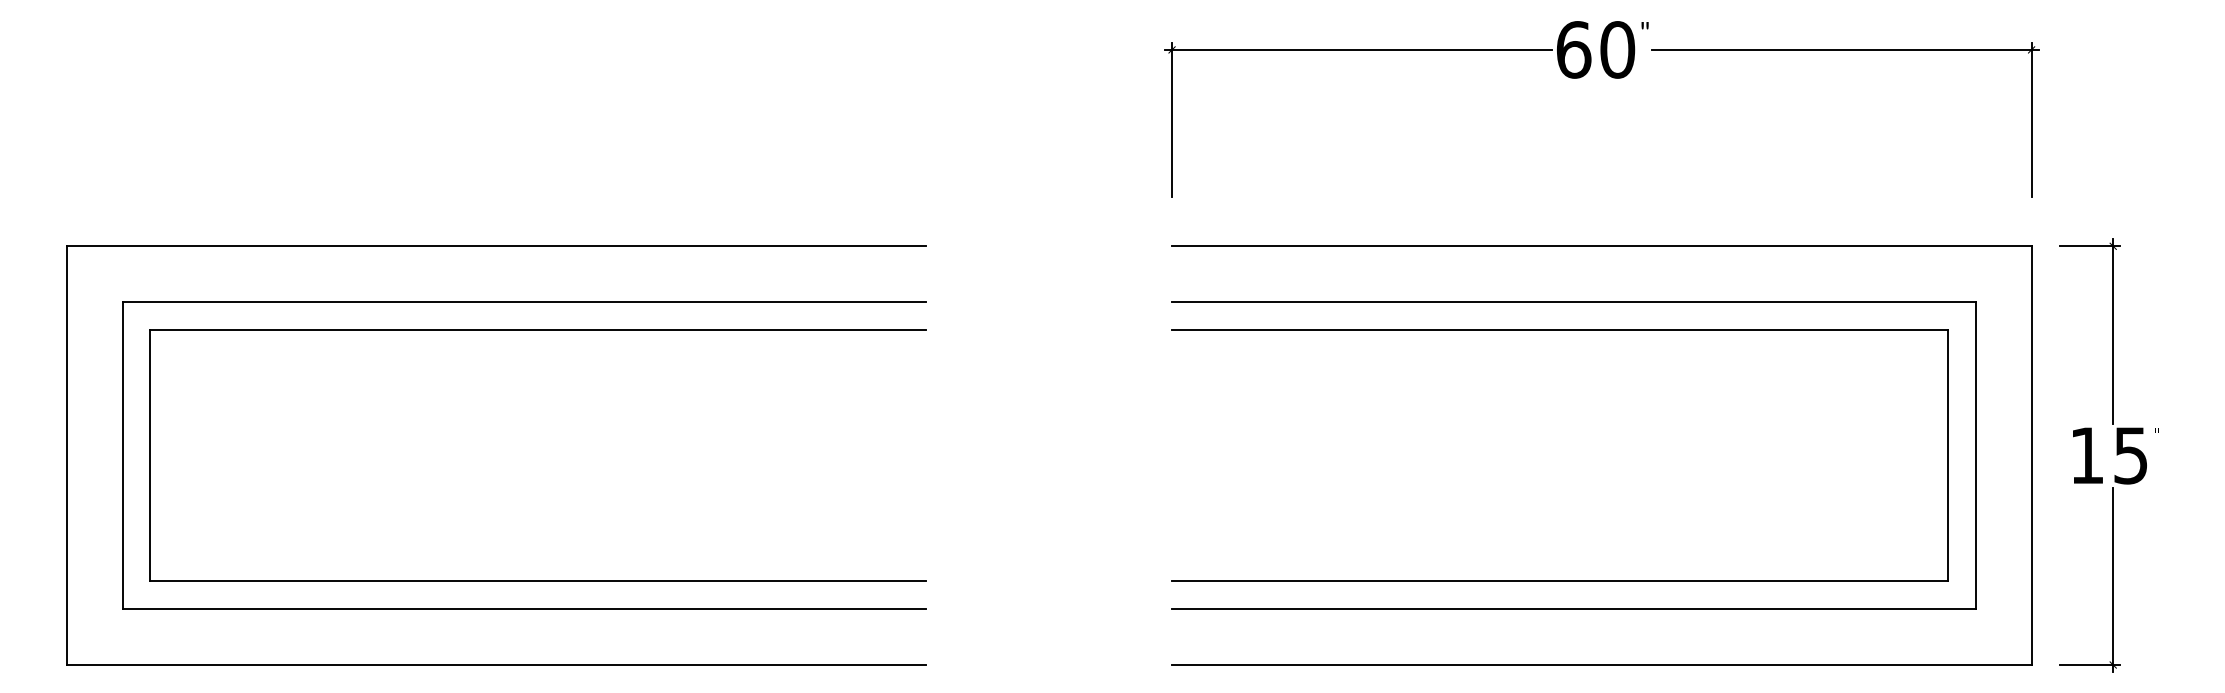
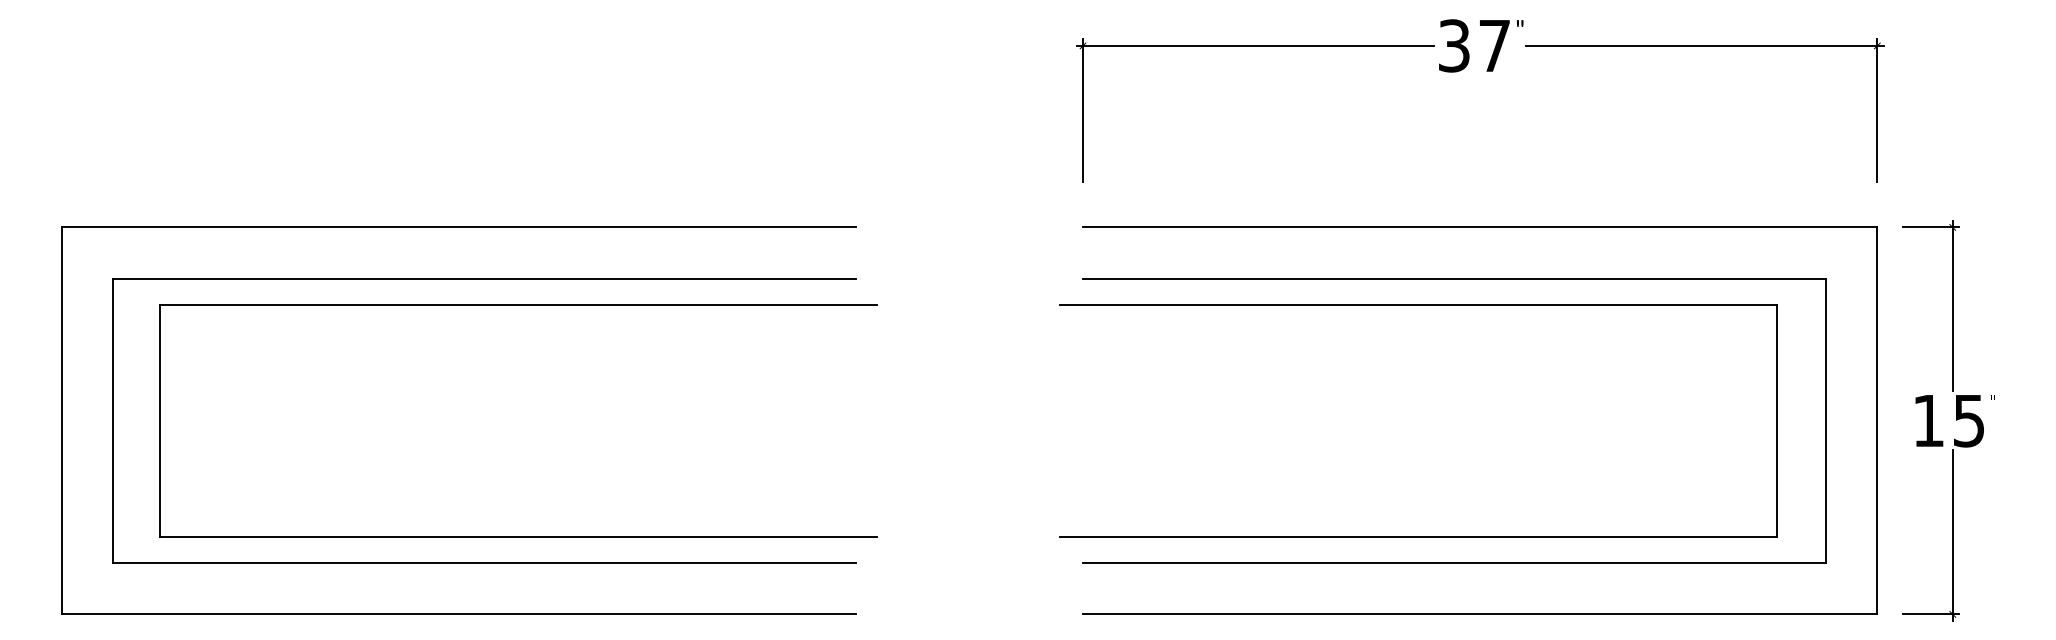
text: (1596, 49) -> (1475, 45), 60 -> 37
part: (537, 330) -> (517, 305), moved
part: (1559, 330) -> (1417, 305), moved

